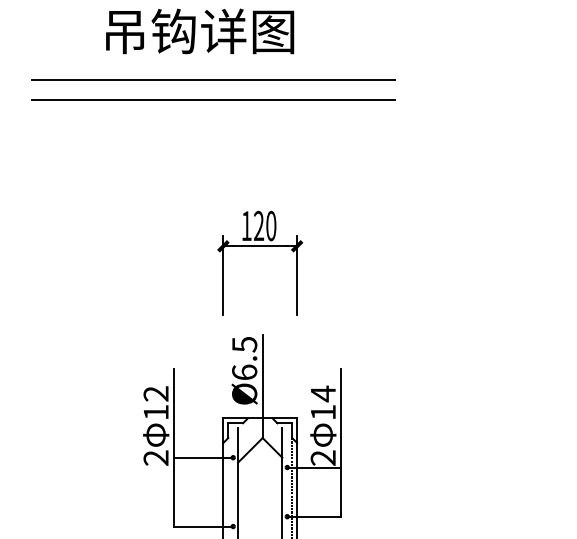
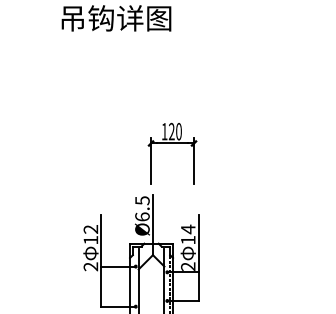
line: (213, 79) -> (124, 46), removed
line: (213, 100) -> (124, 58), removed
part: (260, 246) -> (172, 143), moved

